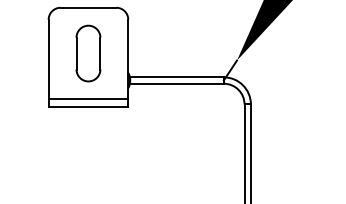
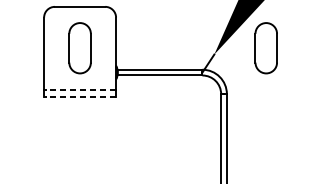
part: (294, 53) -> (266, 48), added
line: (88, 99) -> (80, 89), solid -> dashed
line: (88, 107) -> (80, 96), solid -> dashed

